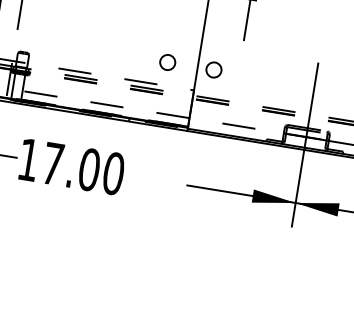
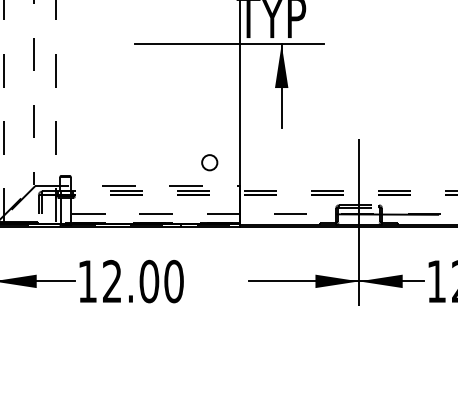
circle: (213, 69) -> (256, 162), removed
text: (53, 162) -> (112, 280), 17.00 -> 12.00

